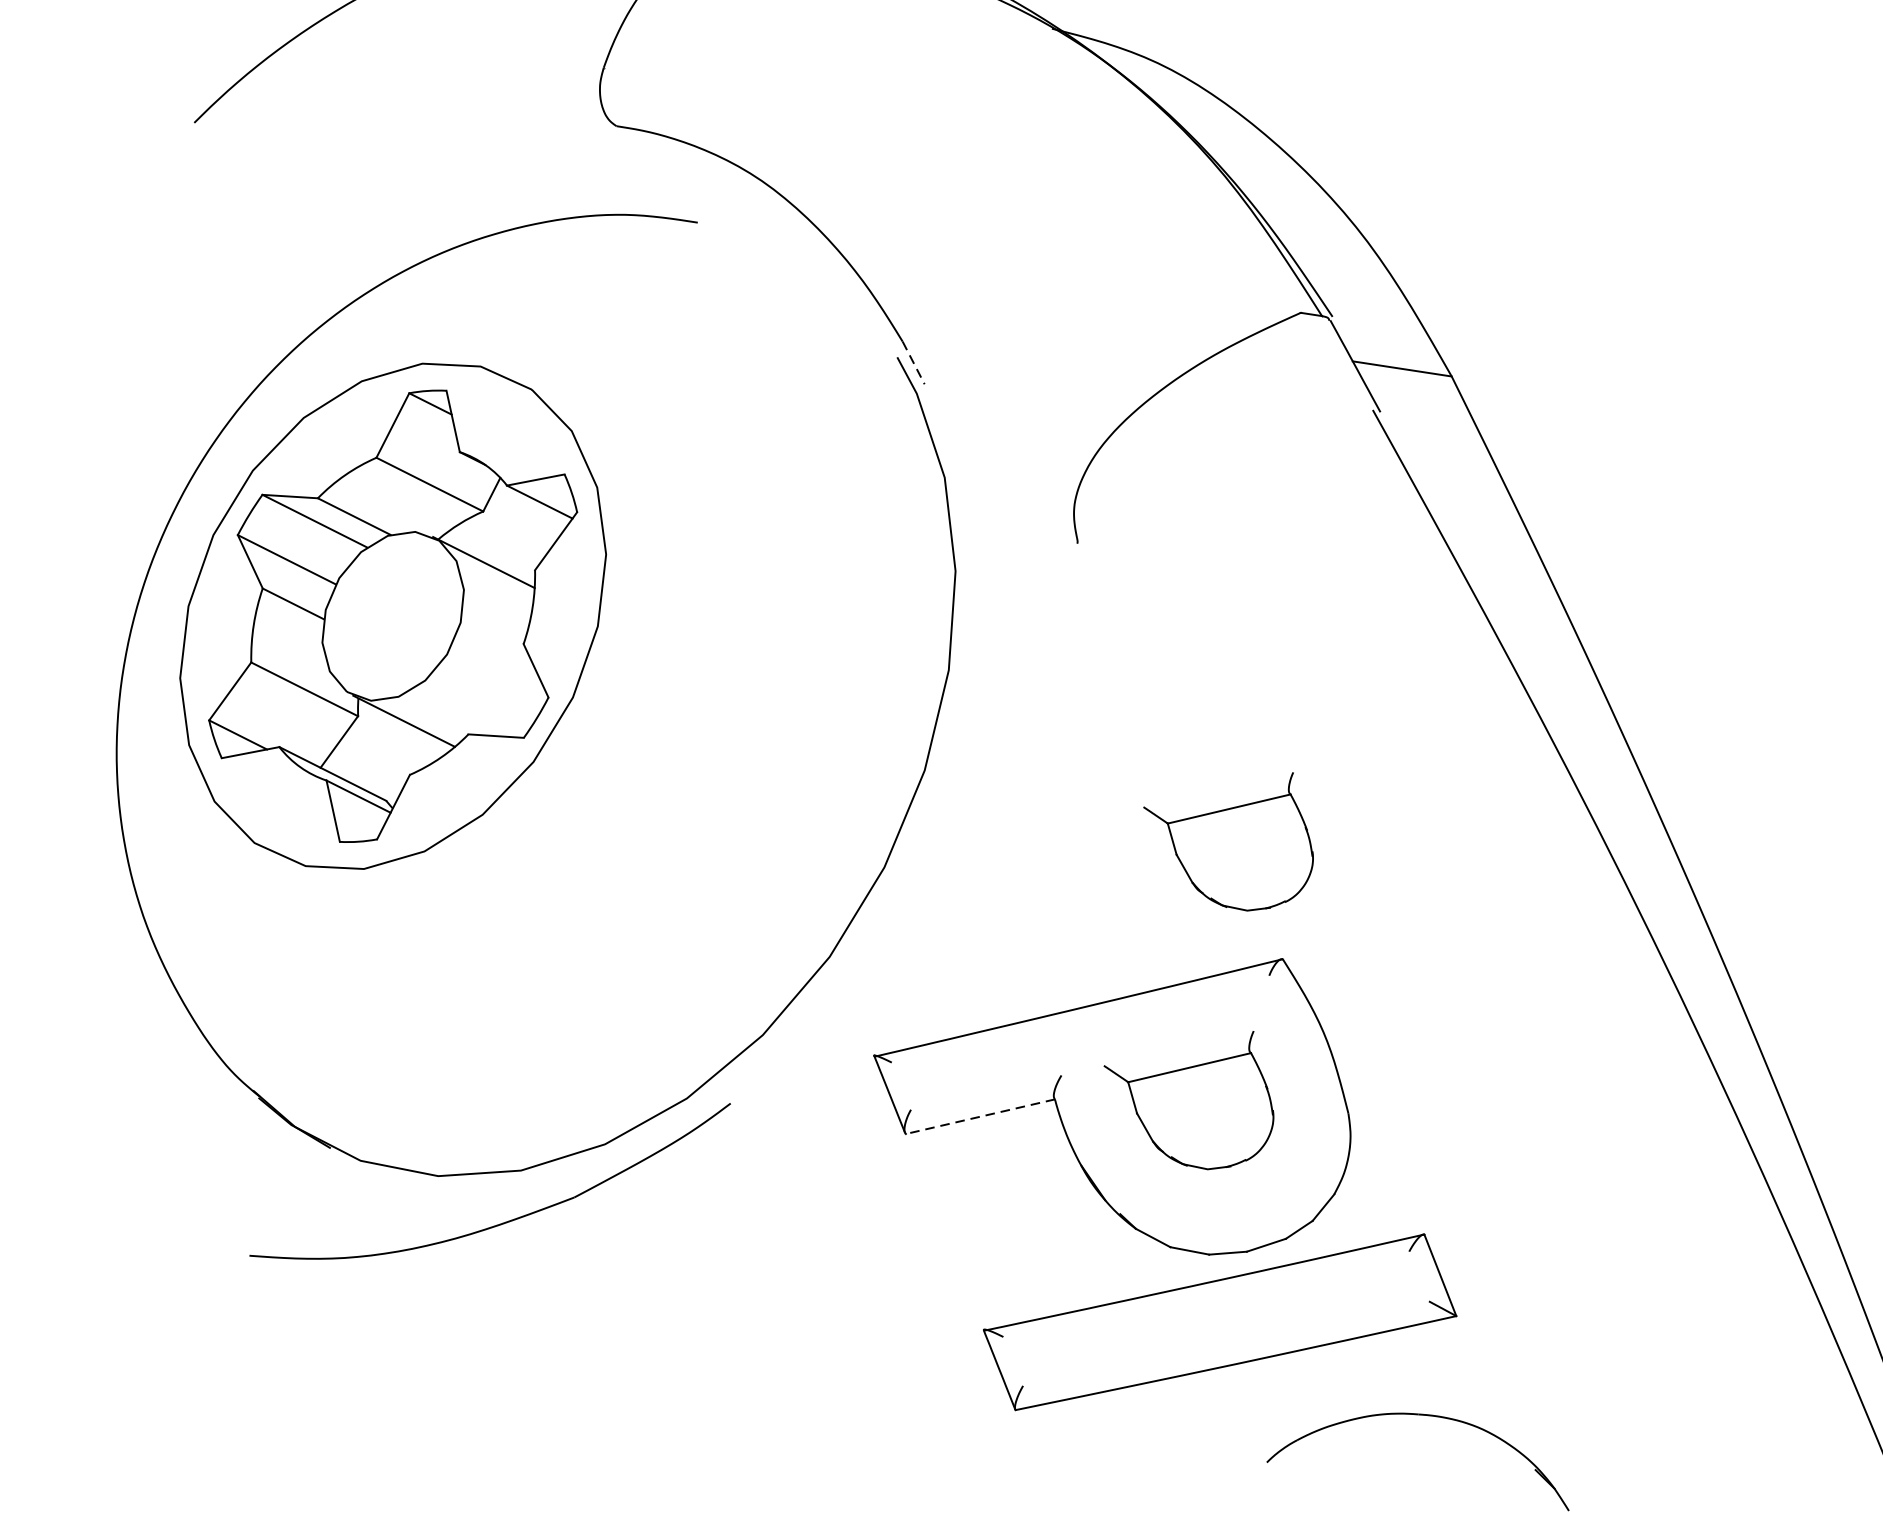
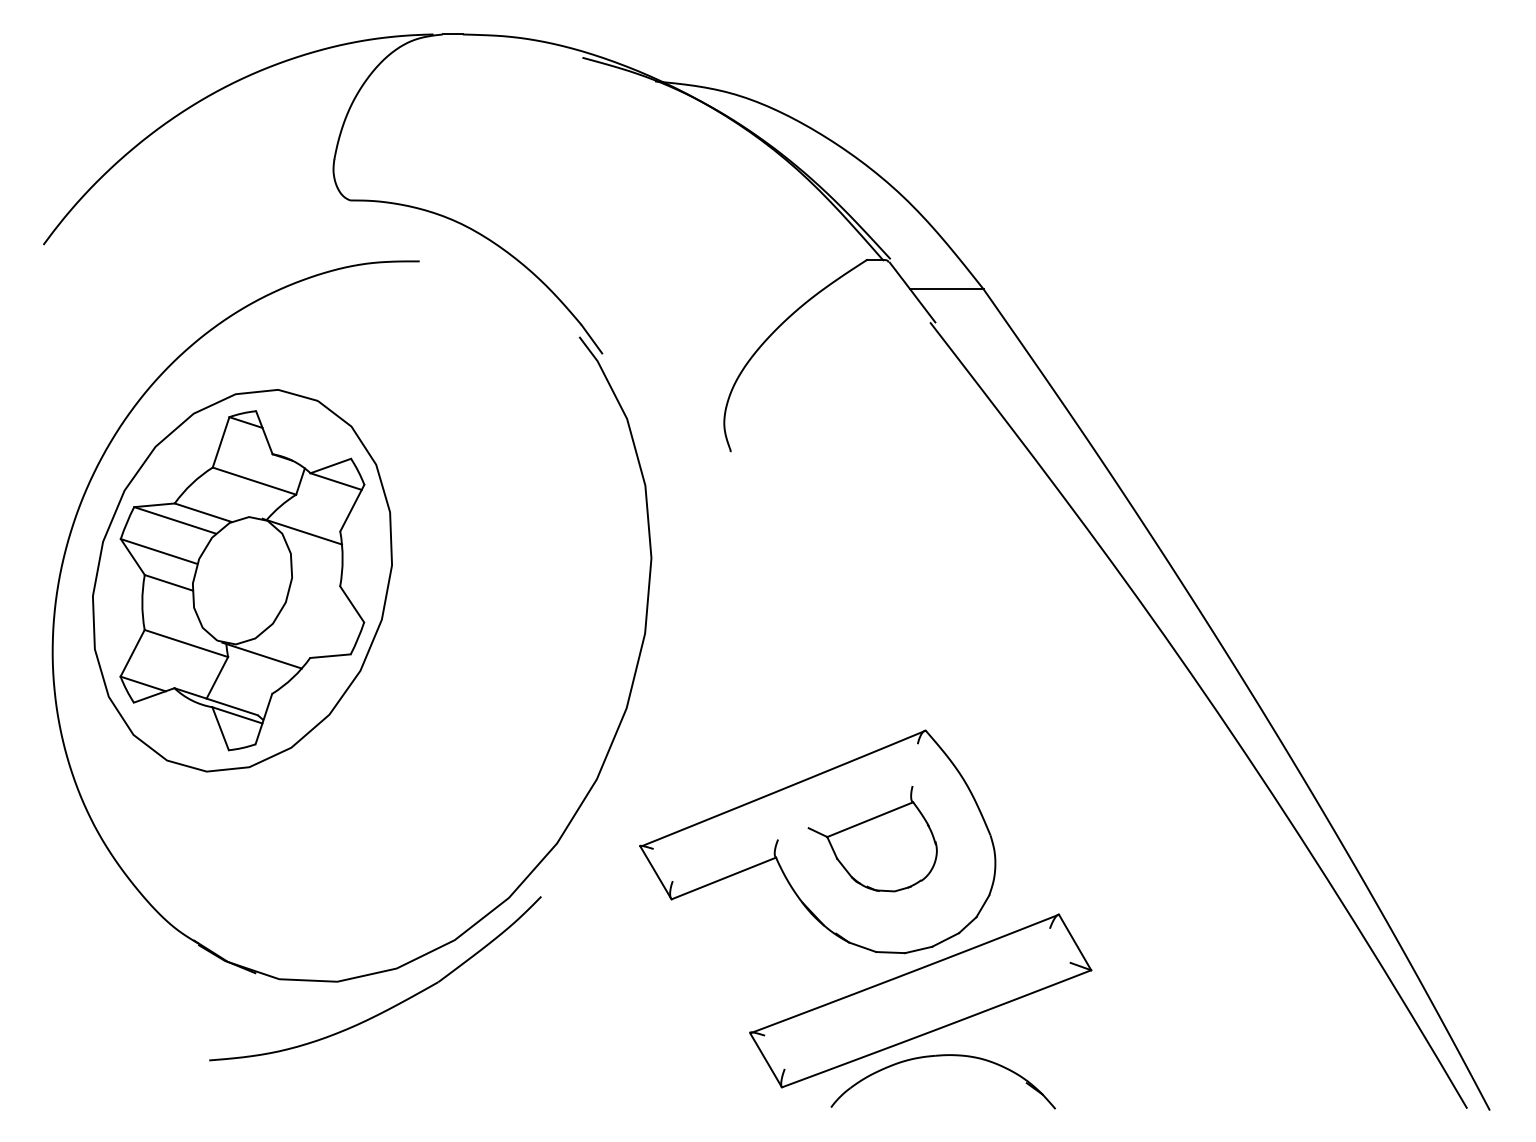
line: (913, 363) -> (591, 339), dashed -> solid
part: (1228, 836) -> (872, 647), removed
line: (979, 1116) -> (723, 878), dashed -> solid
part: (1427, 1416) -> (942, 1056), moved

